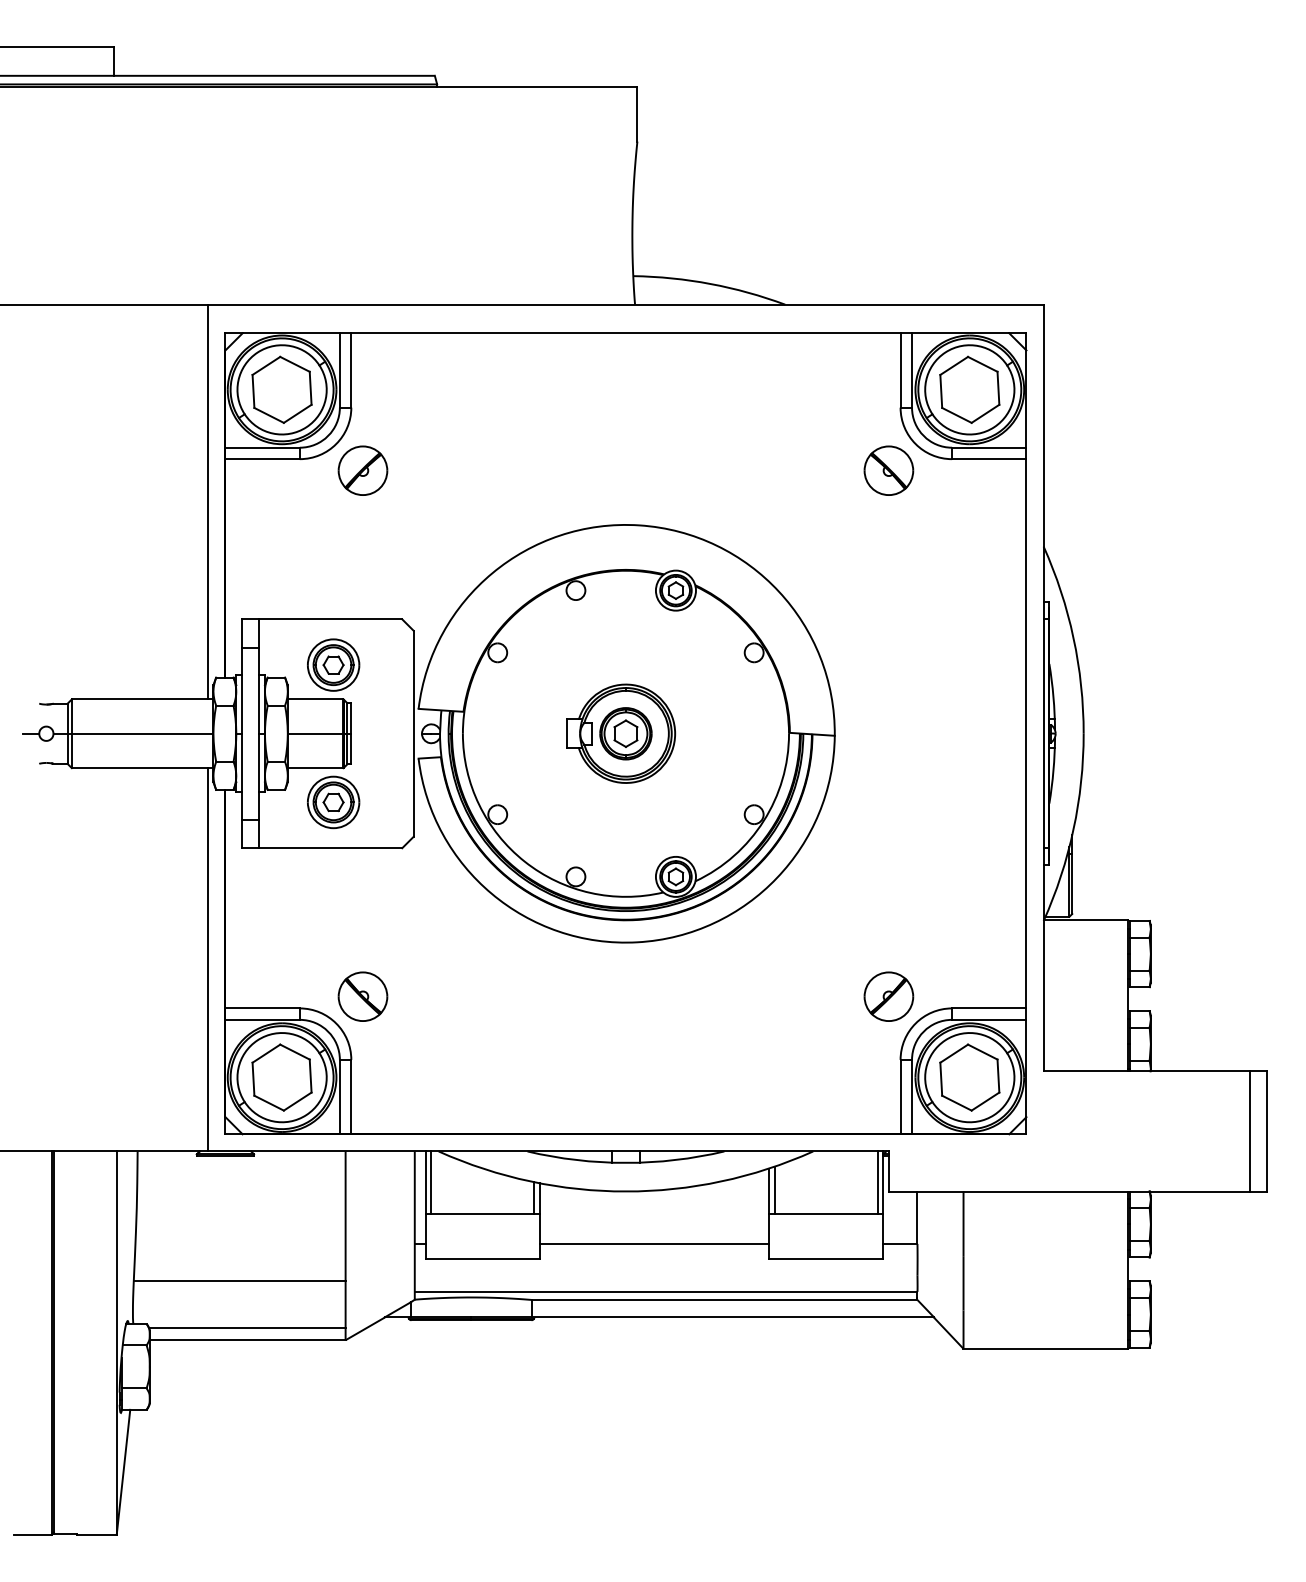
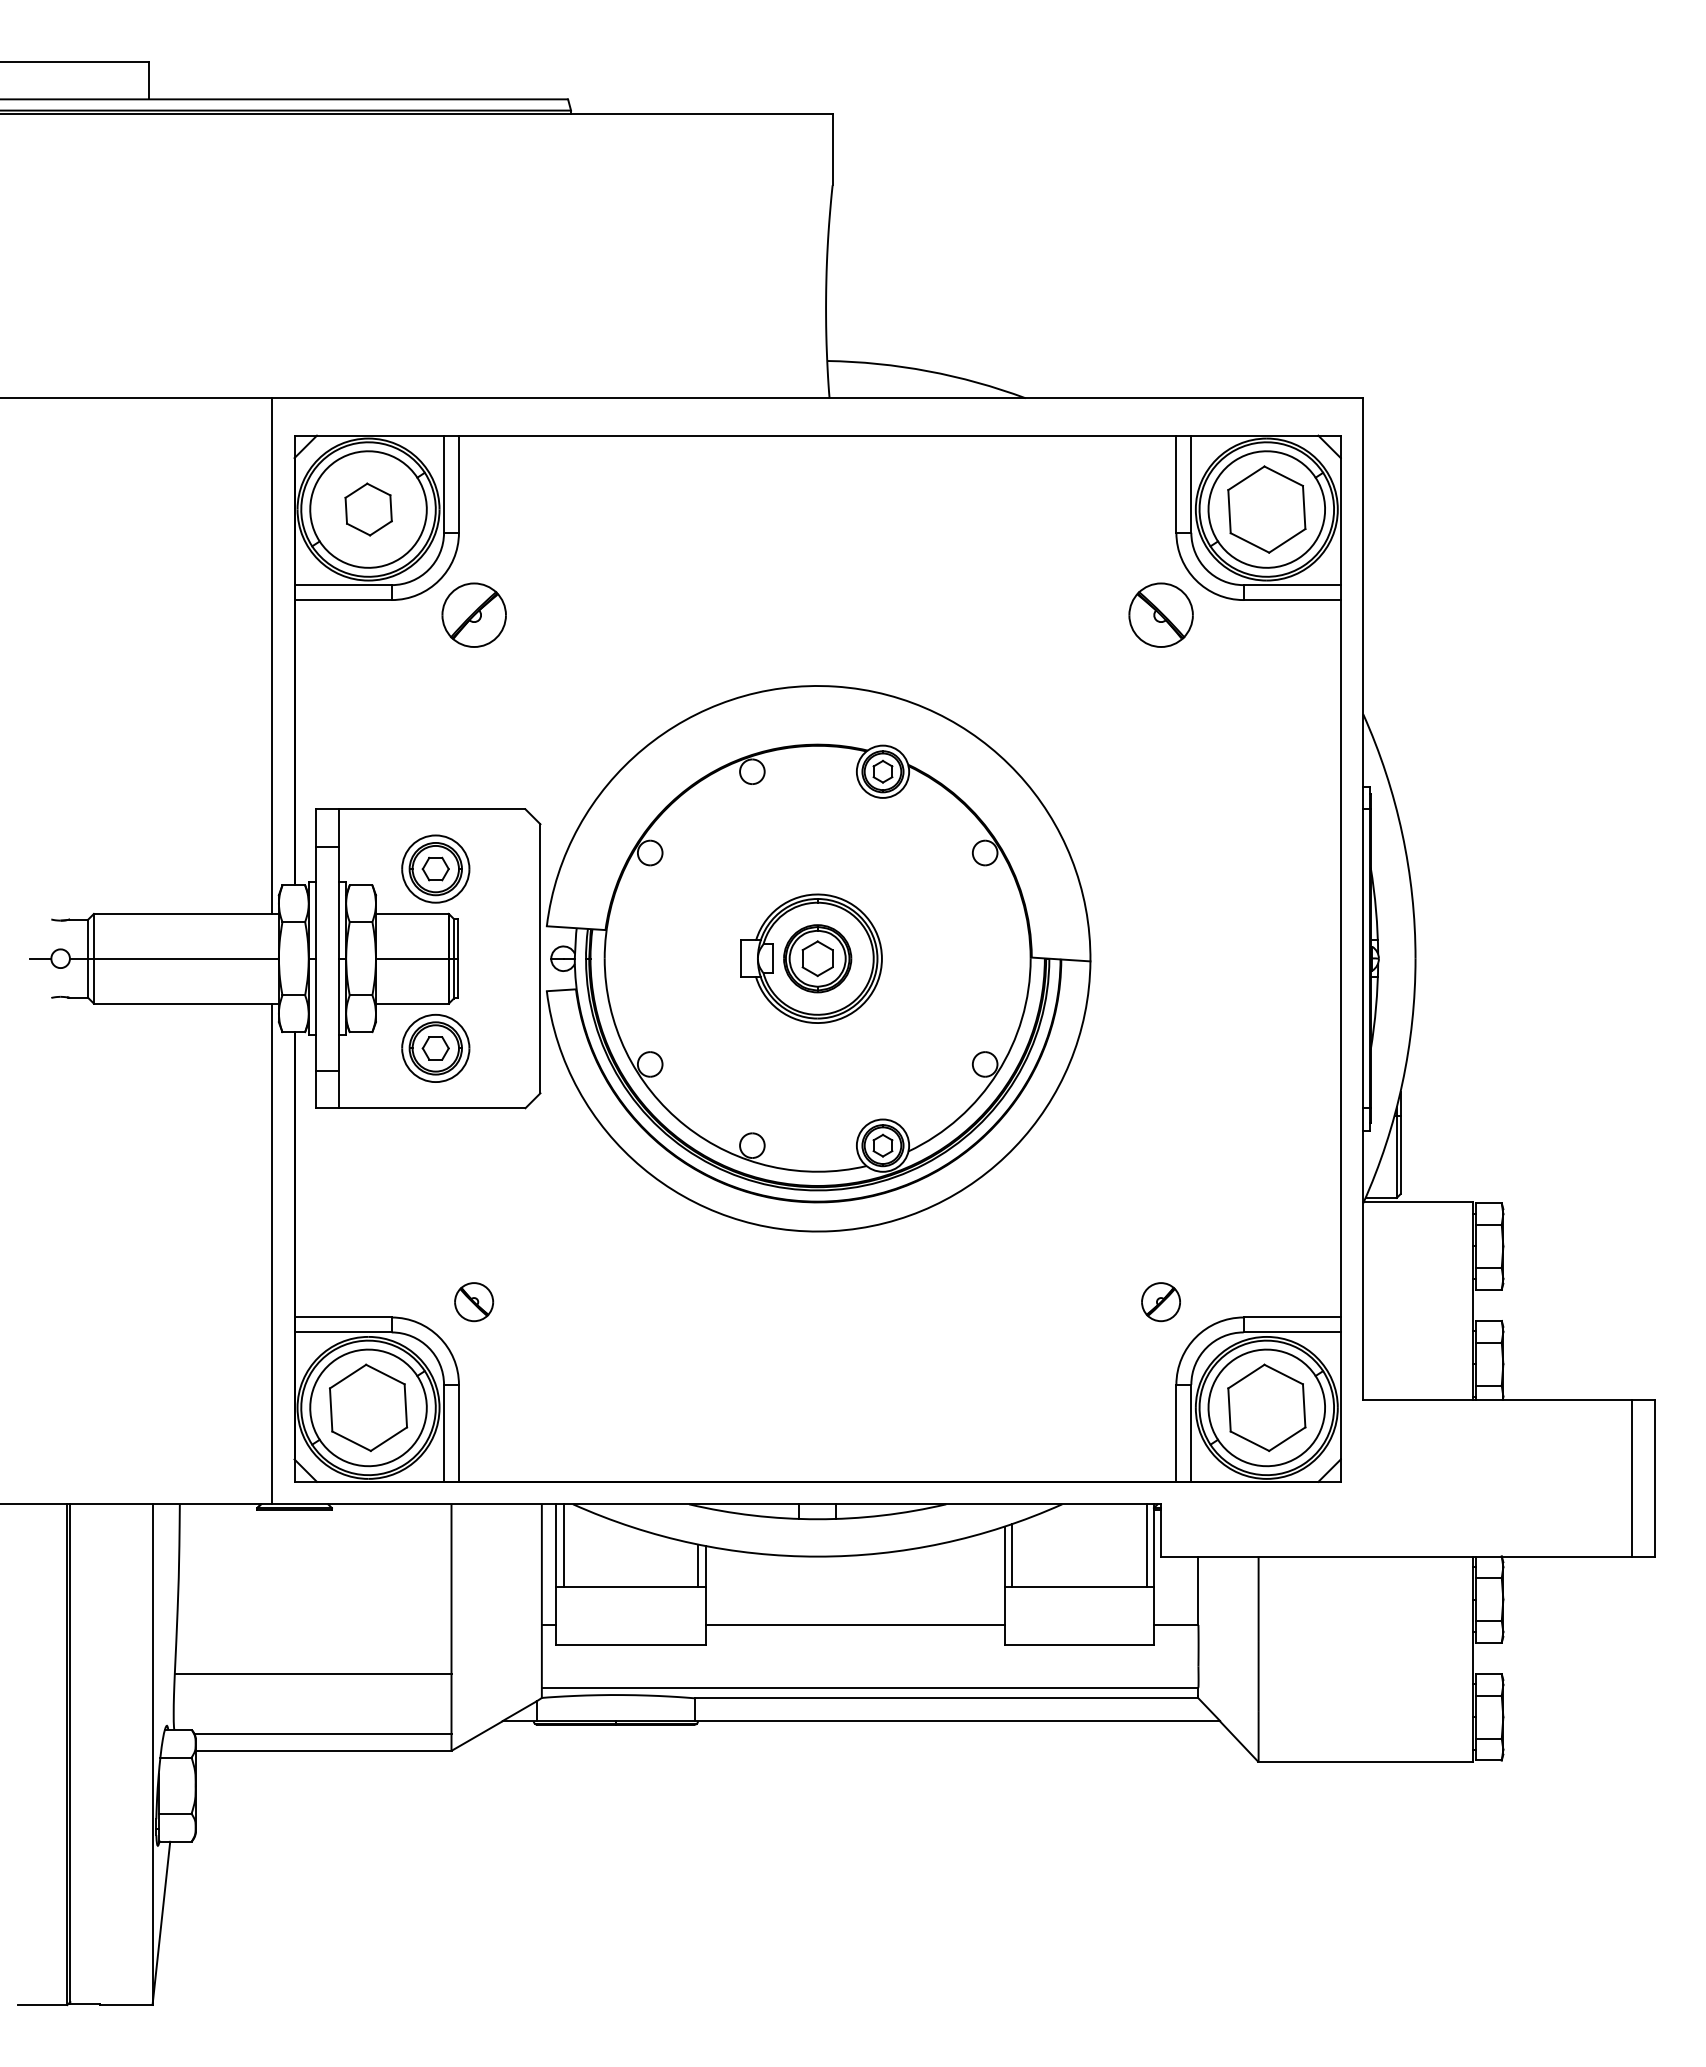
part: (282, 389) -> (368, 509), size x0.6
part: (362, 996) -> (473, 1301), size x0.6
part: (888, 996) -> (1160, 1301), size x0.6

